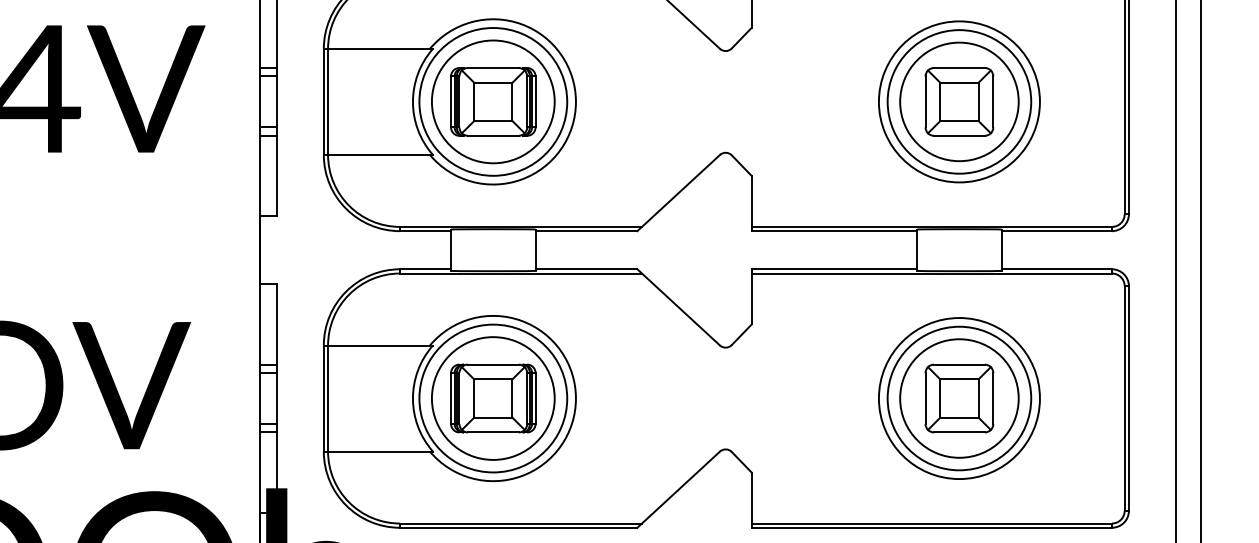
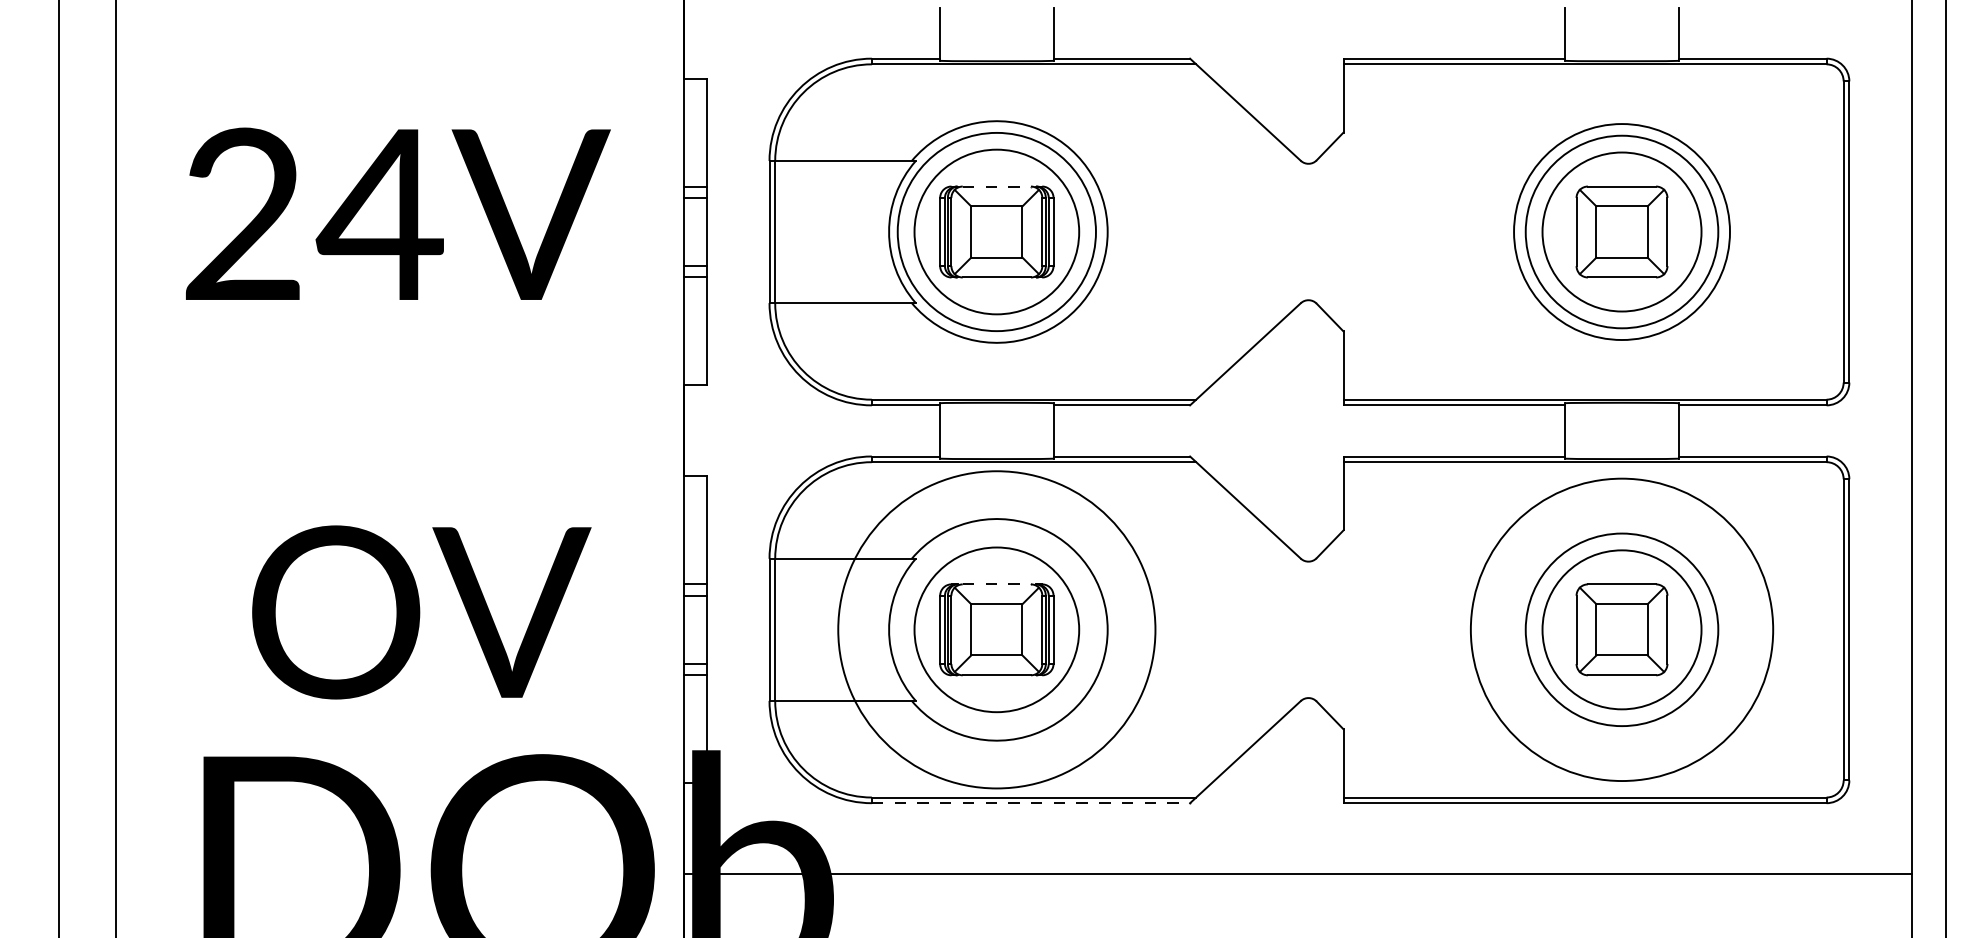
line: (493, 67) -> (997, 186), solid -> dashed
line: (493, 364) -> (997, 584), solid -> dashed
circle: (493, 398) -> (996, 629), size x1.6
circle: (959, 398) -> (1622, 629), size x1.4
line: (519, 528) -> (1031, 803), solid -> dashed

